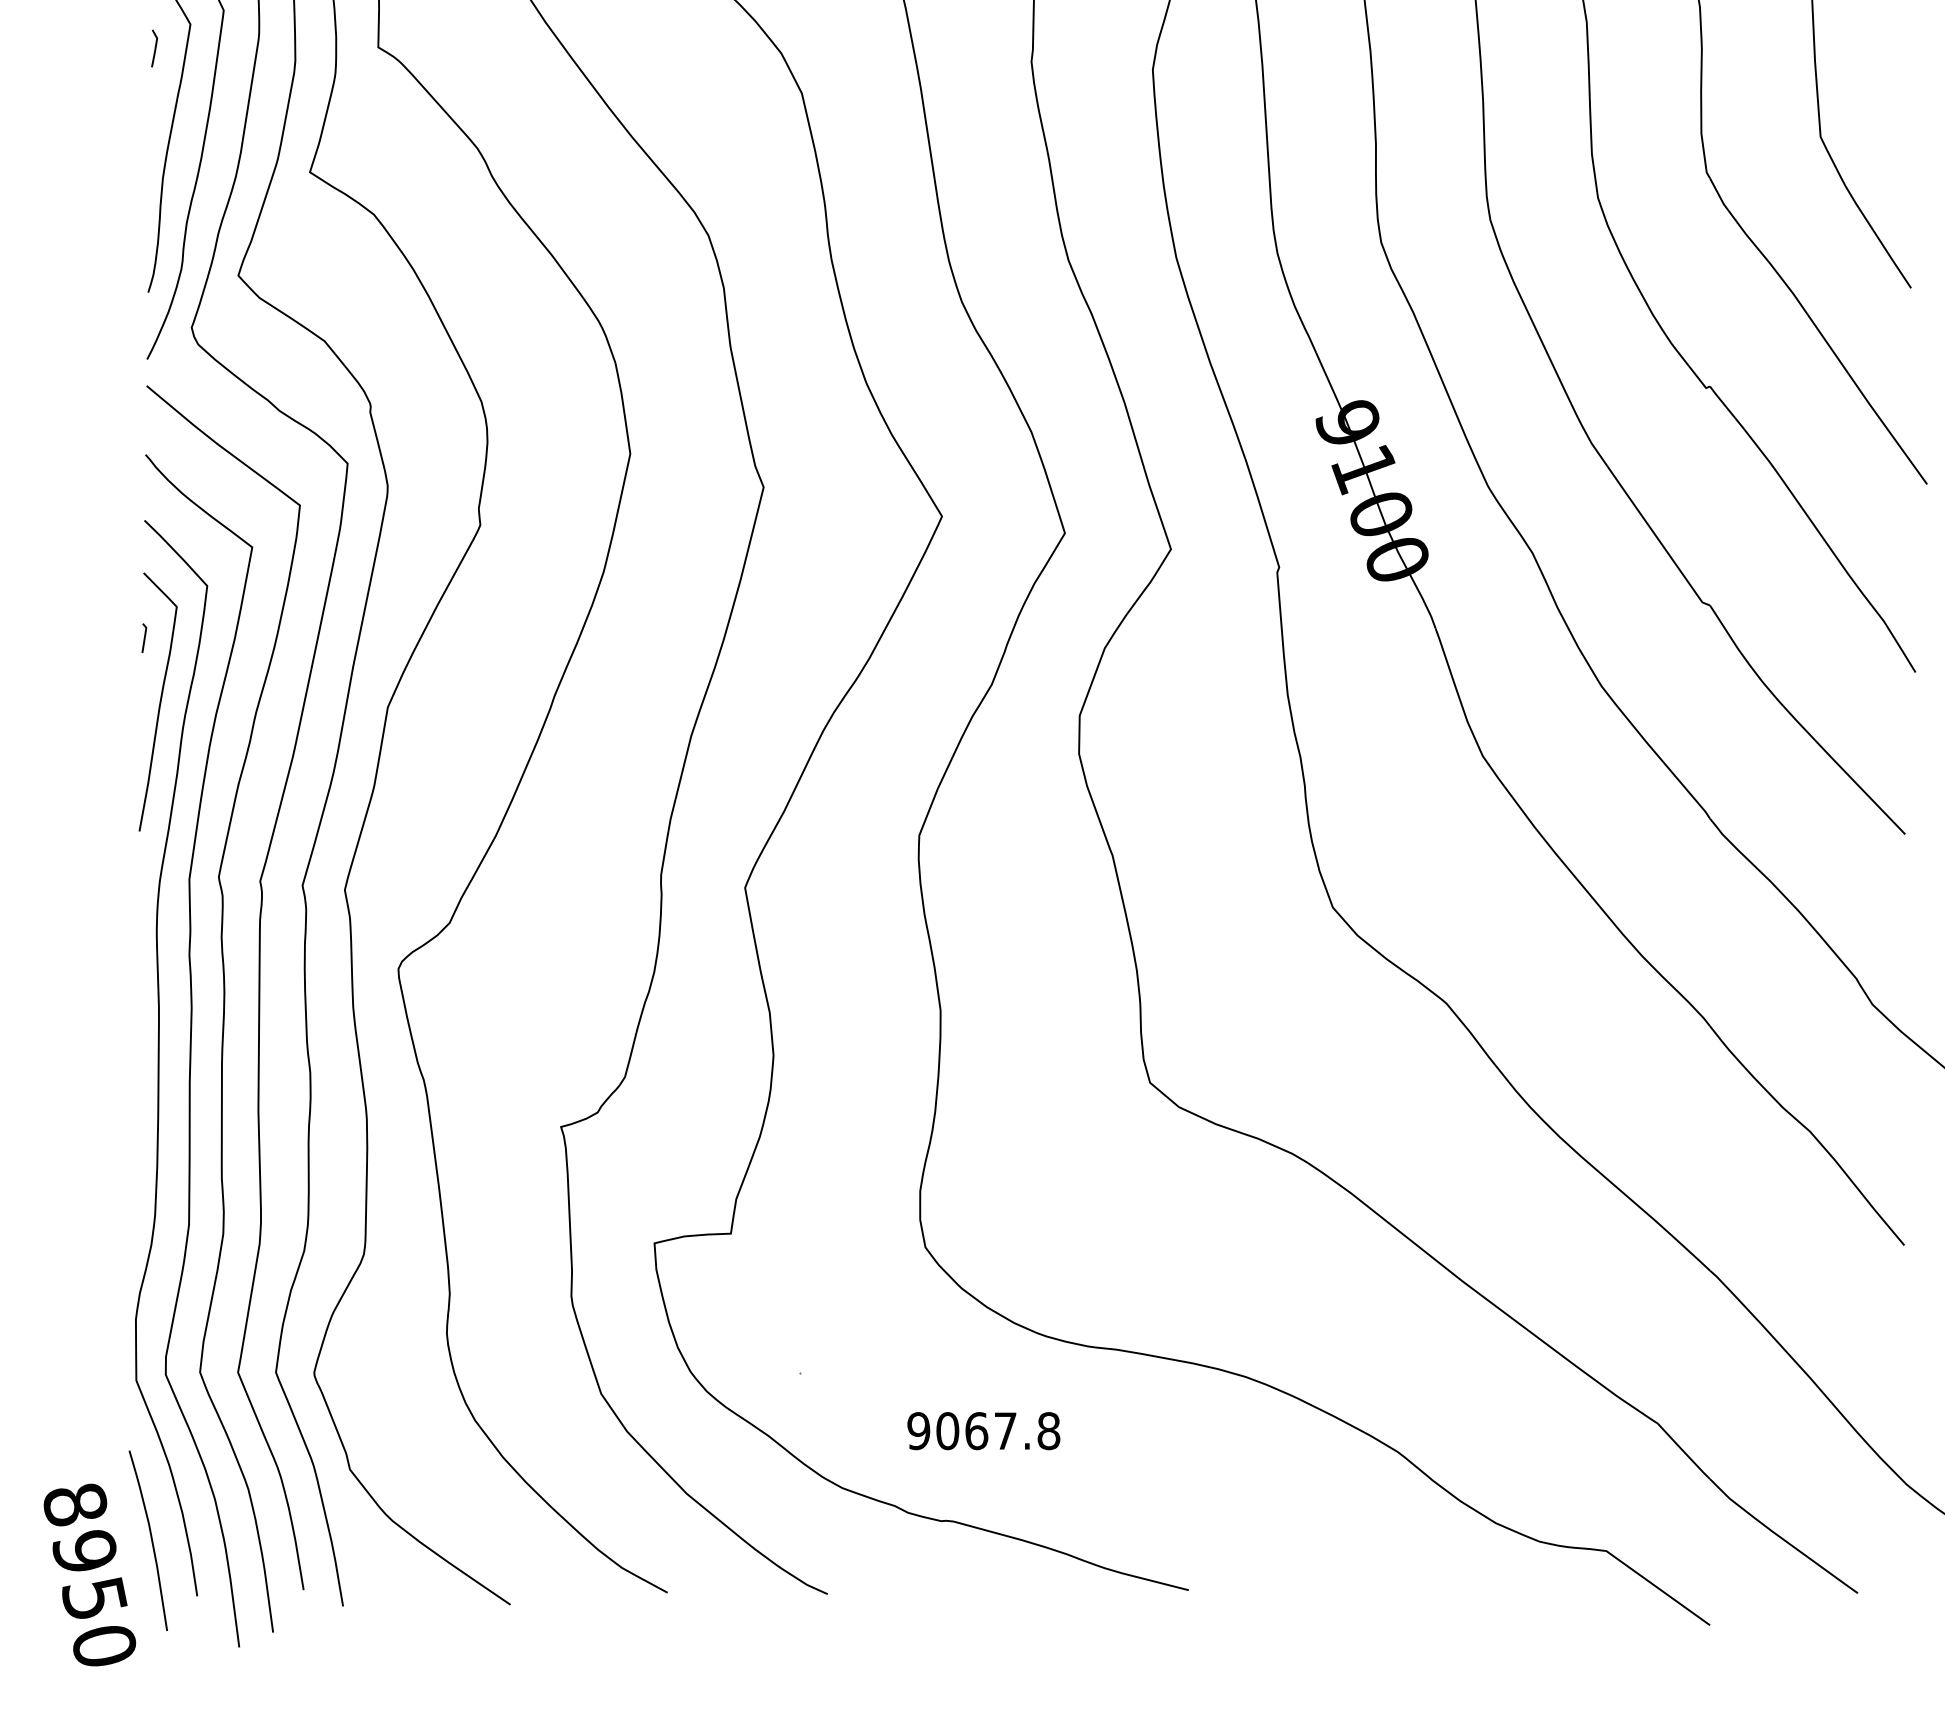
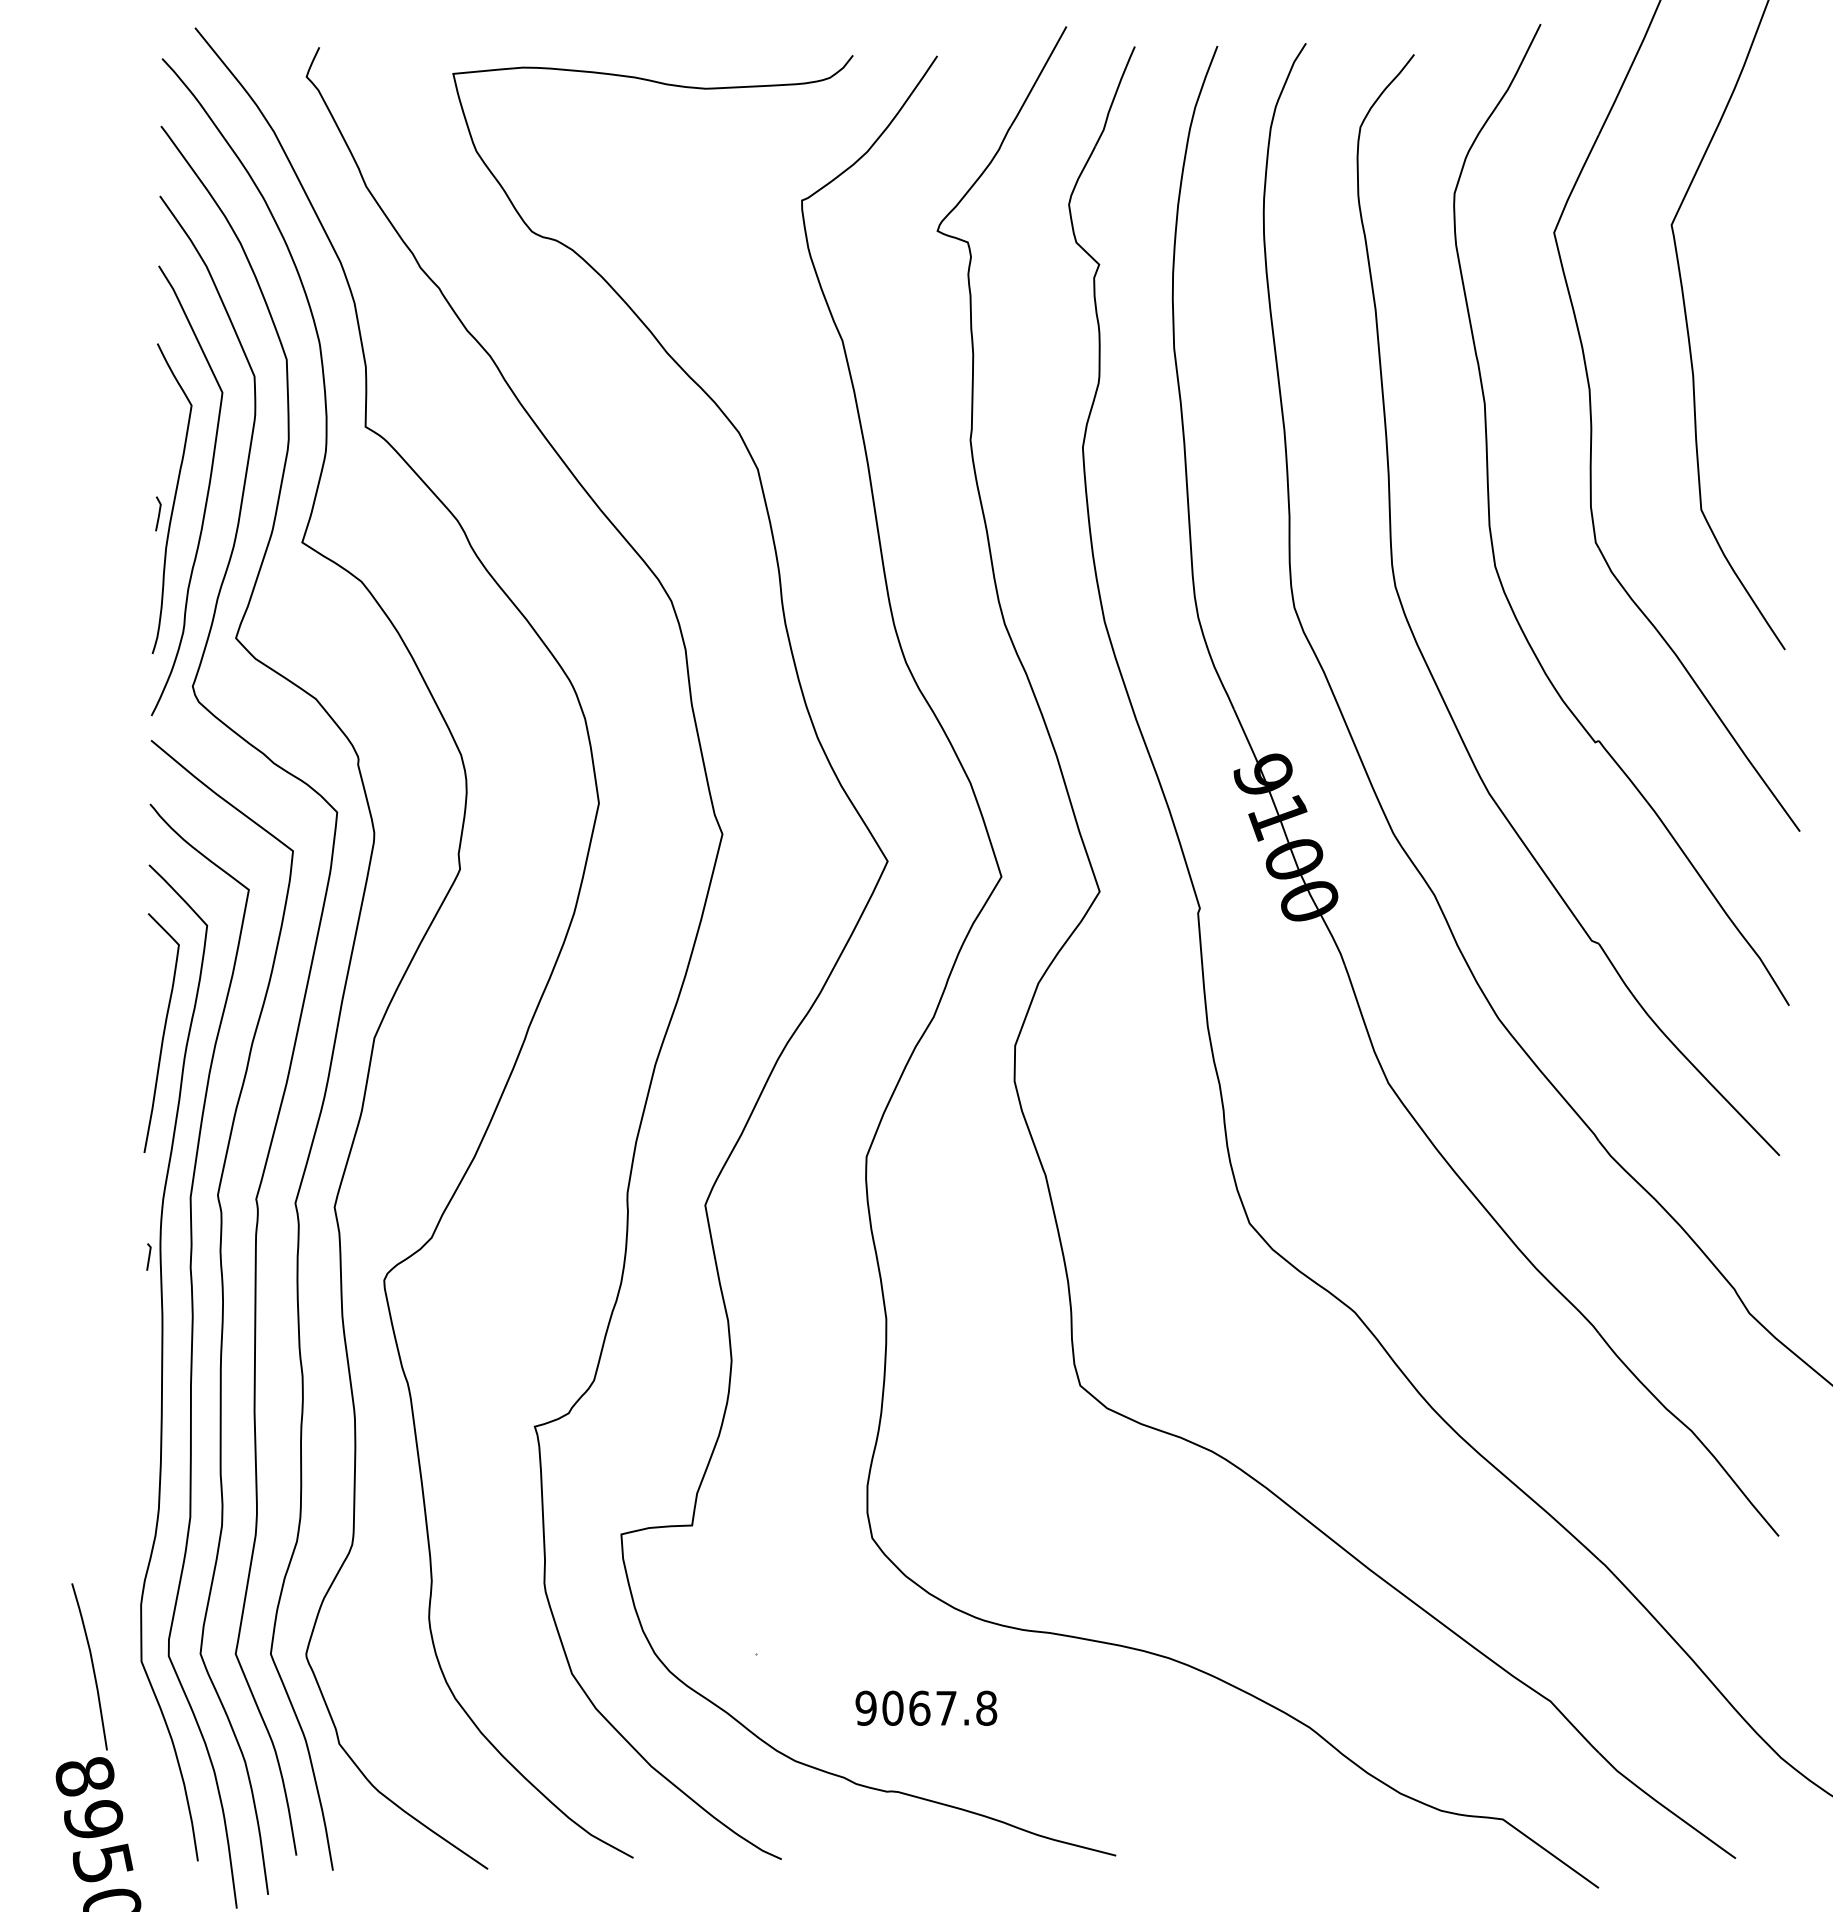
line: (154, 48) -> (158, 513), moved
line: (143, 637) -> (148, 1256), moved
curve: (150, 1538) -> (91, 1664), moved

